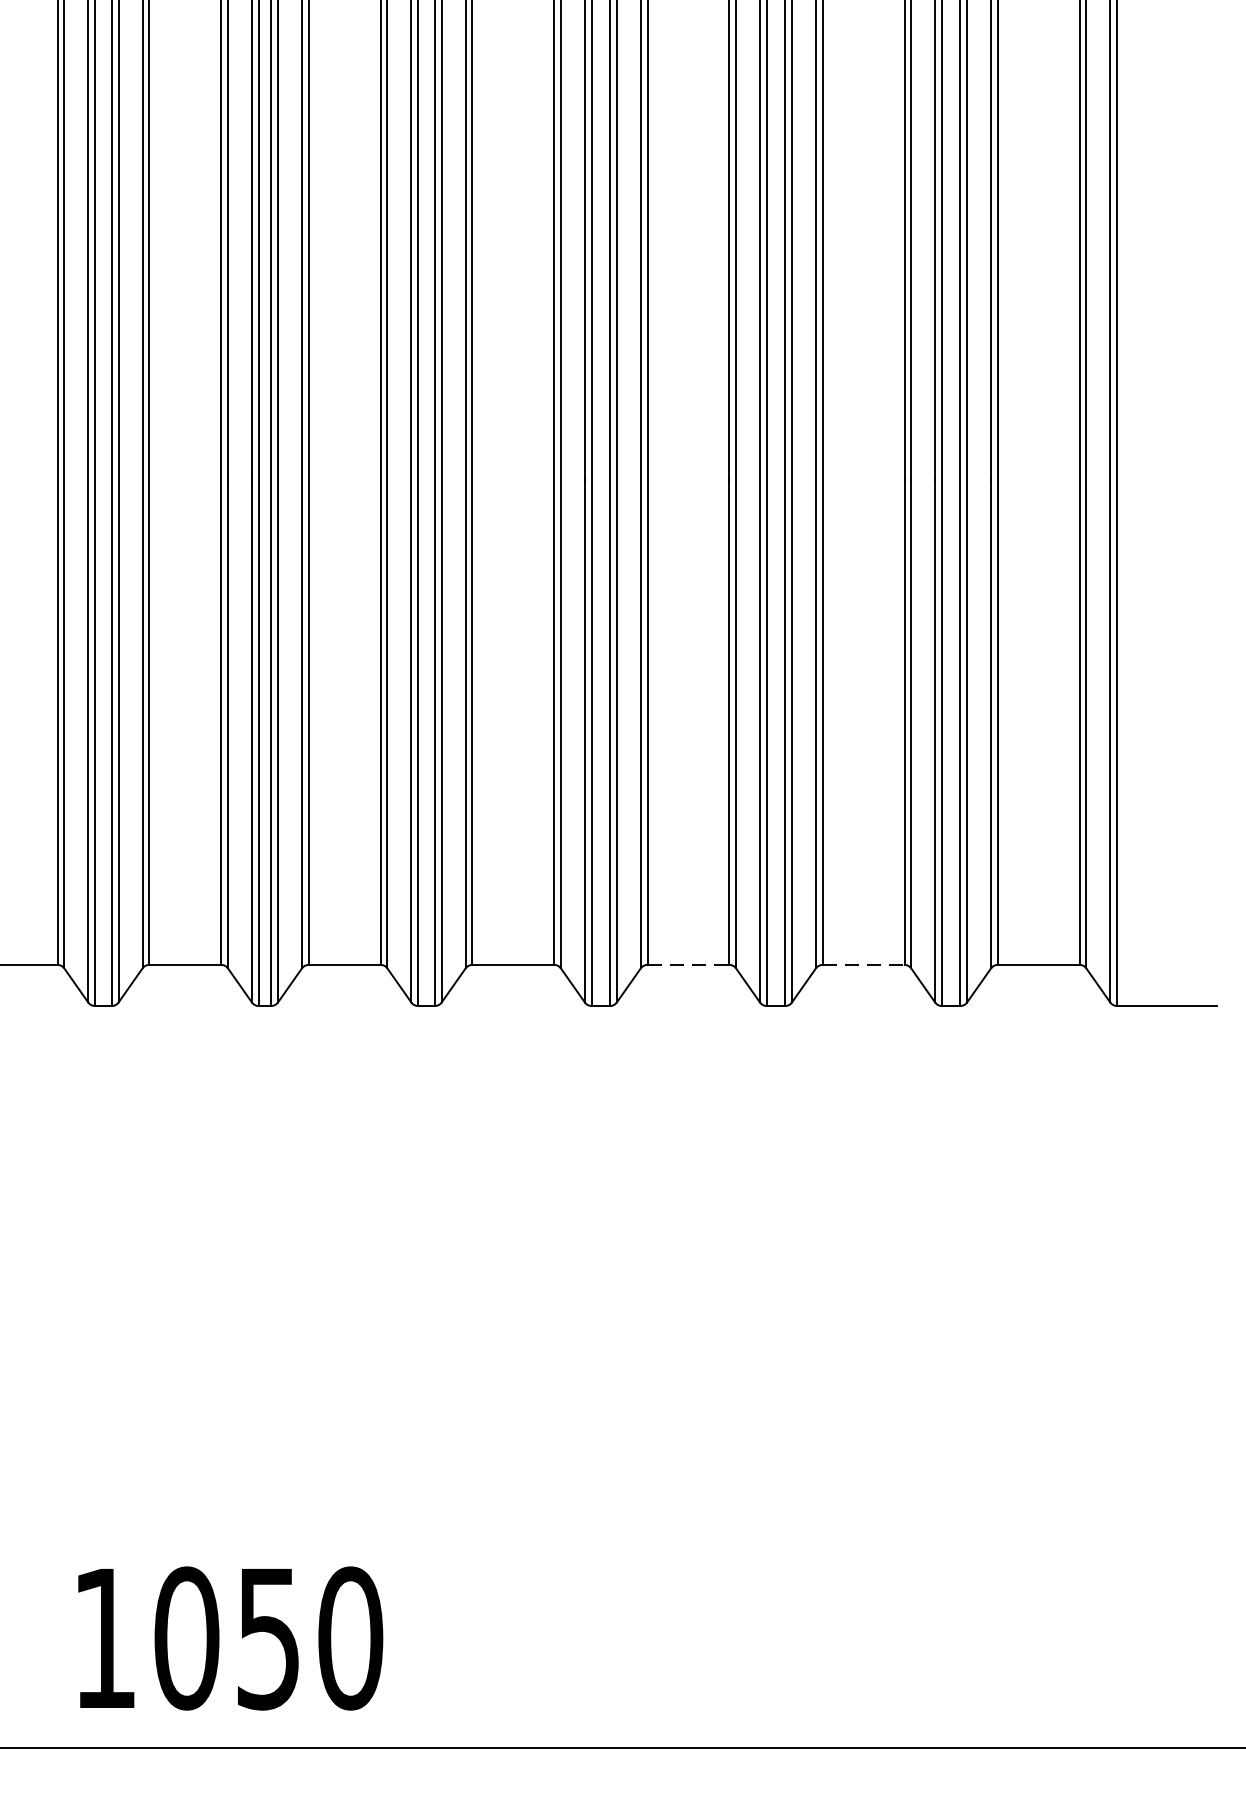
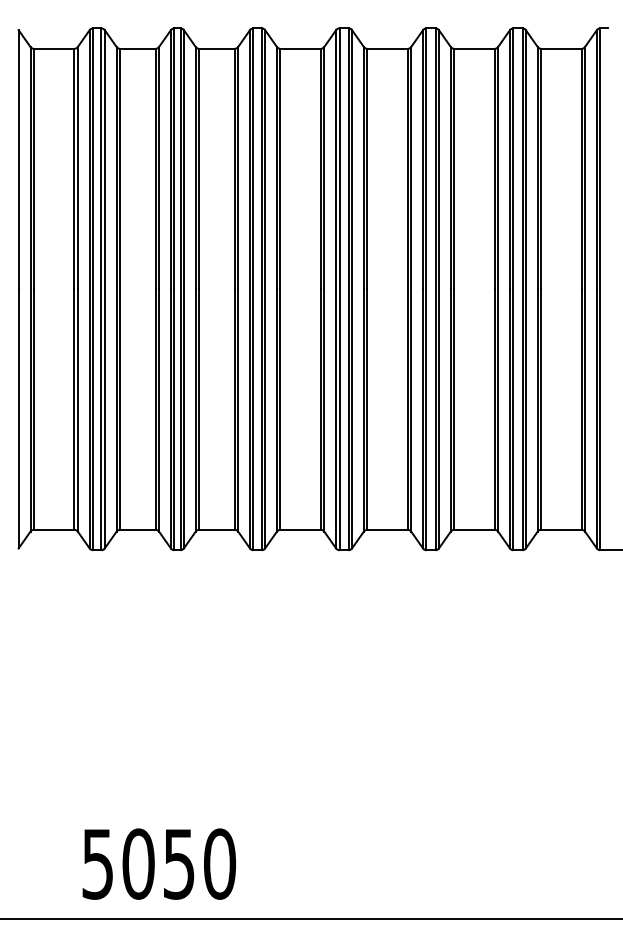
line: (690, 964) -> (388, 529), dashed -> solid
line: (863, 964) -> (474, 529), dashed -> solid
text: (103, 1639) -> (97, 864), 1050 -> 5050

